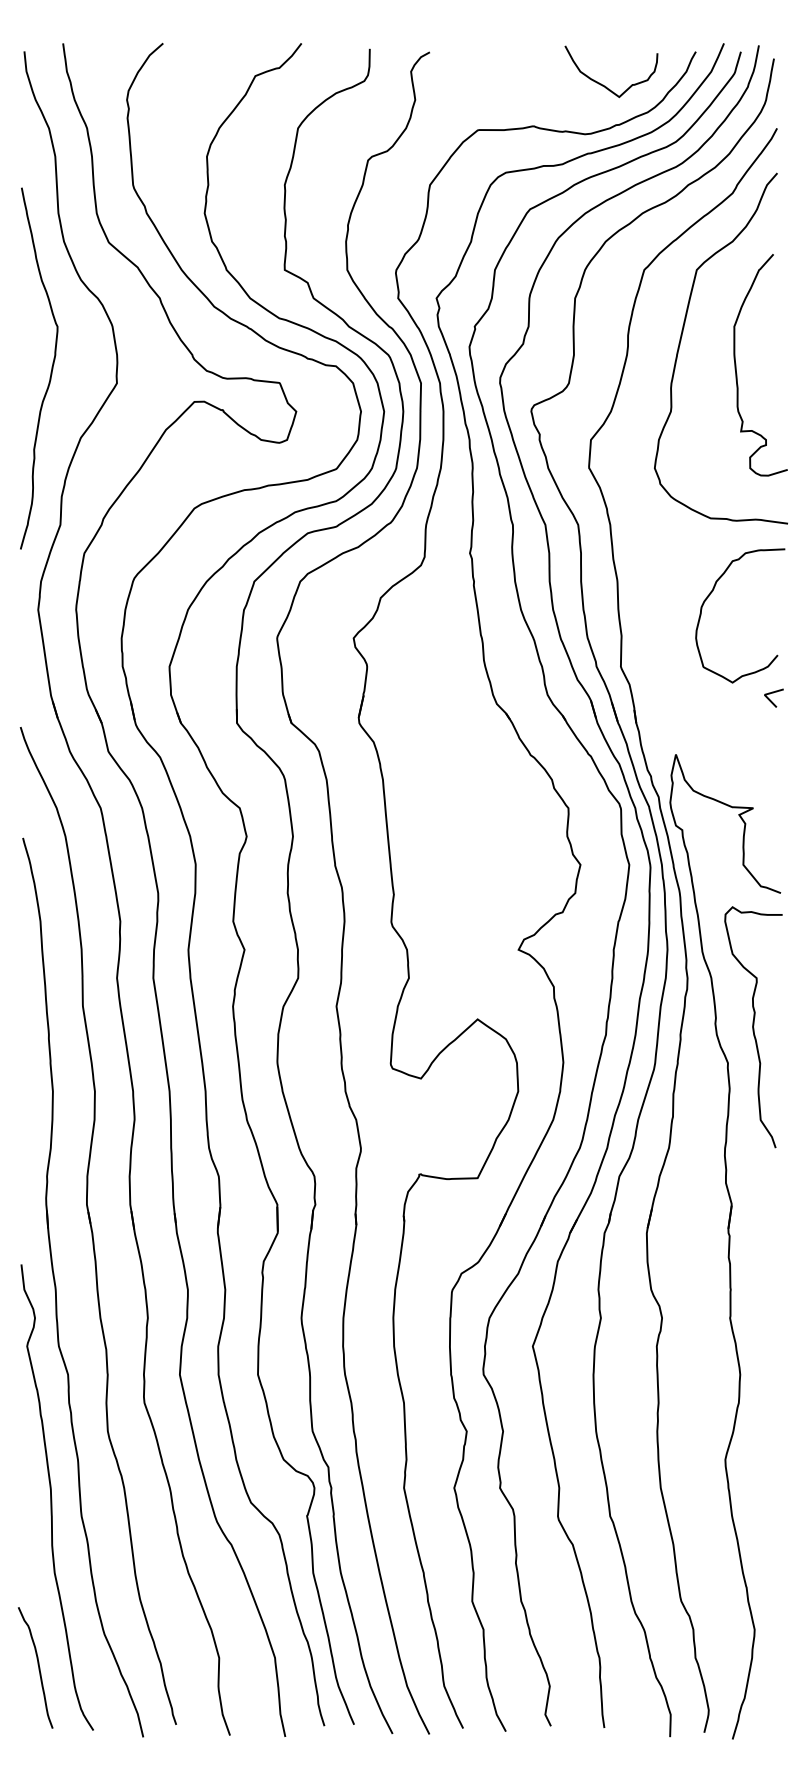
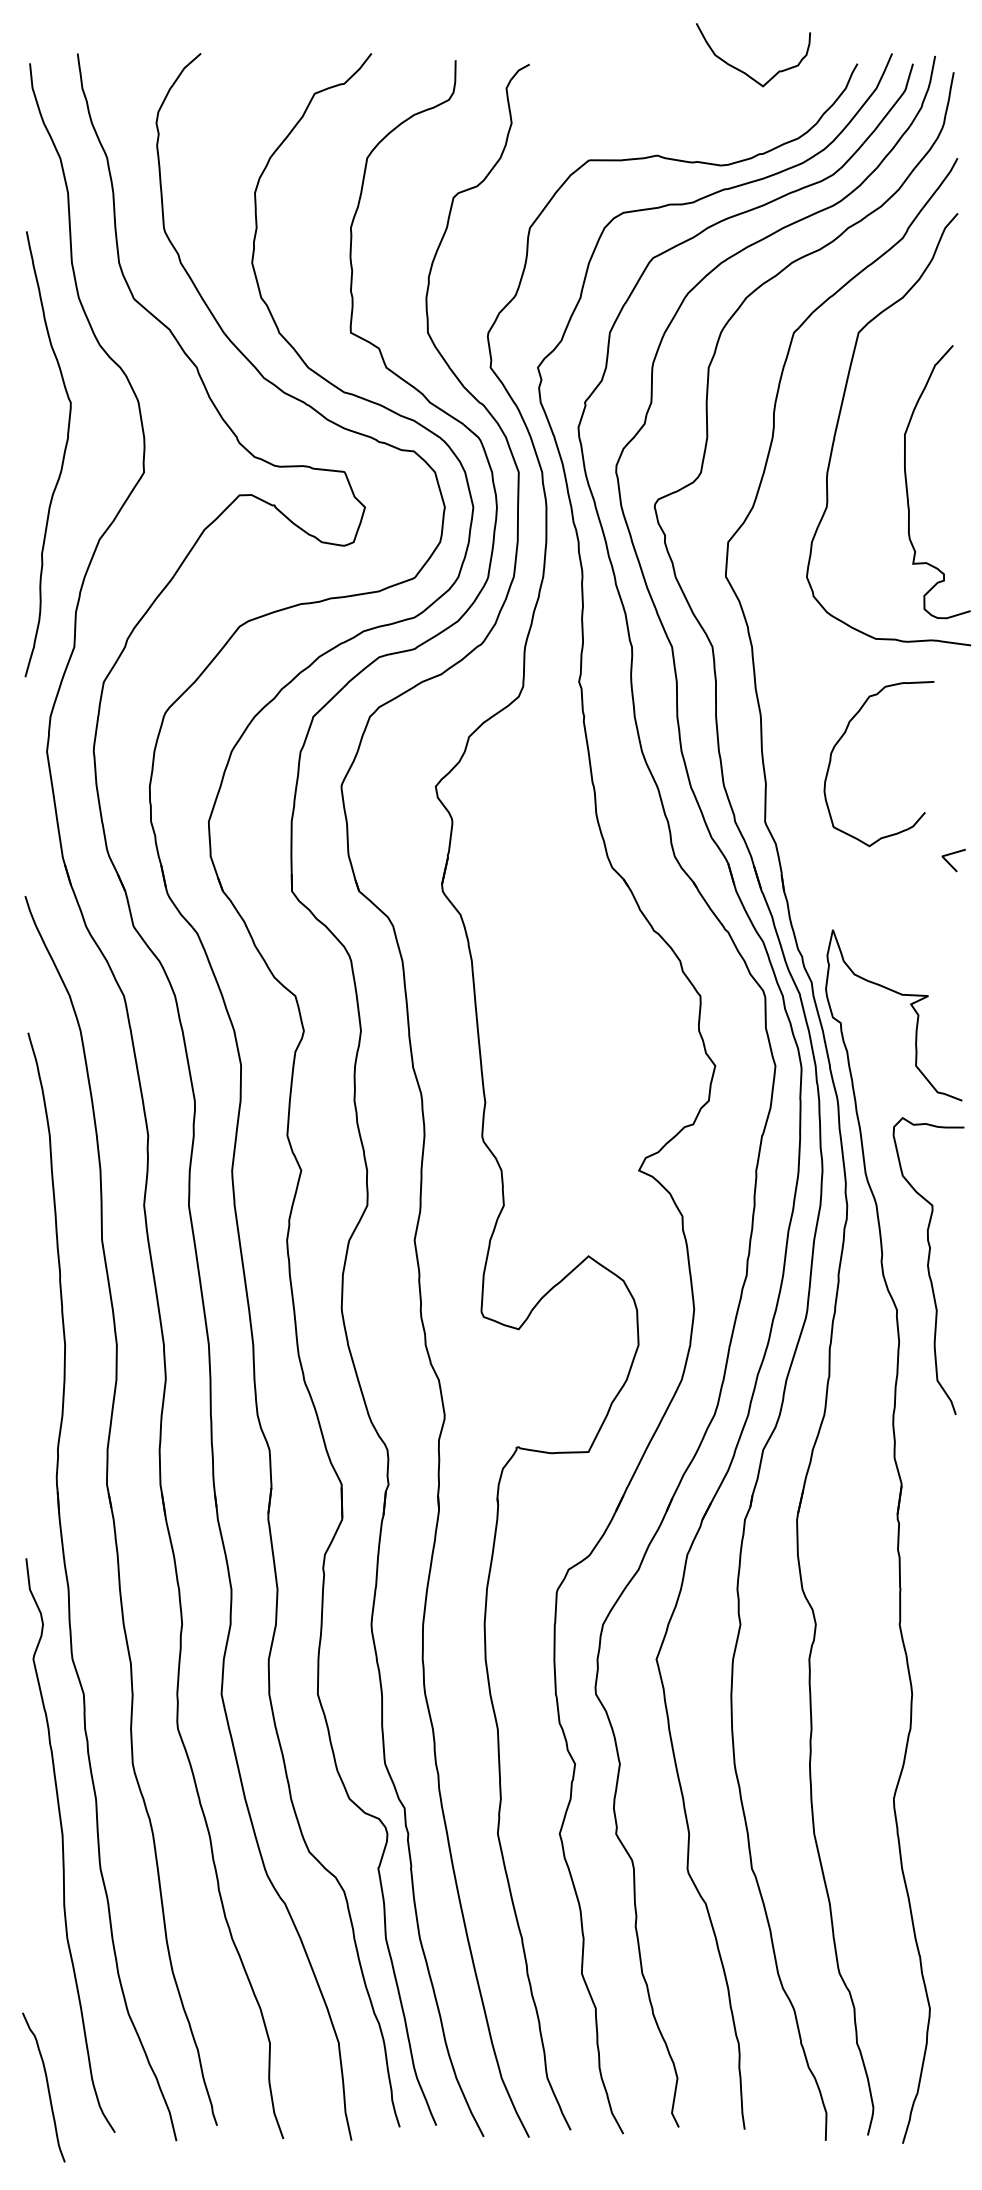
curve: (603, 84) -> (743, 70), moved
curve: (736, 365) -> (907, 482), moved
curve: (710, 595) -> (842, 738), moved
curve: (38, 1667) -> (47, 2087), moved

